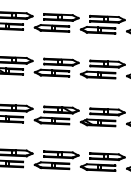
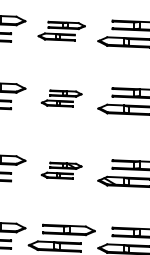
part: (56, 22) -> (61, 30), size x0.7
part: (56, 67) -> (61, 98), size x0.6
part: (56, 115) -> (61, 170), size x0.6

